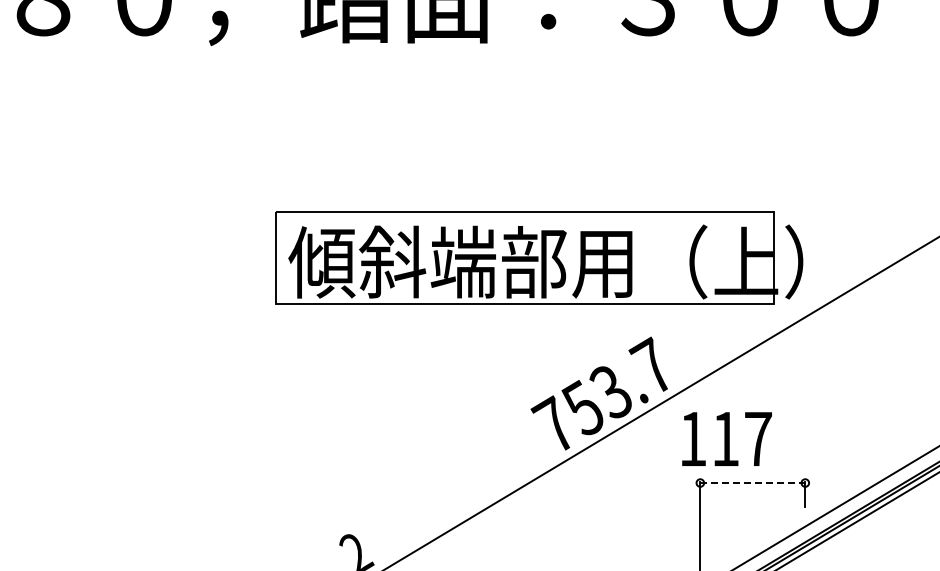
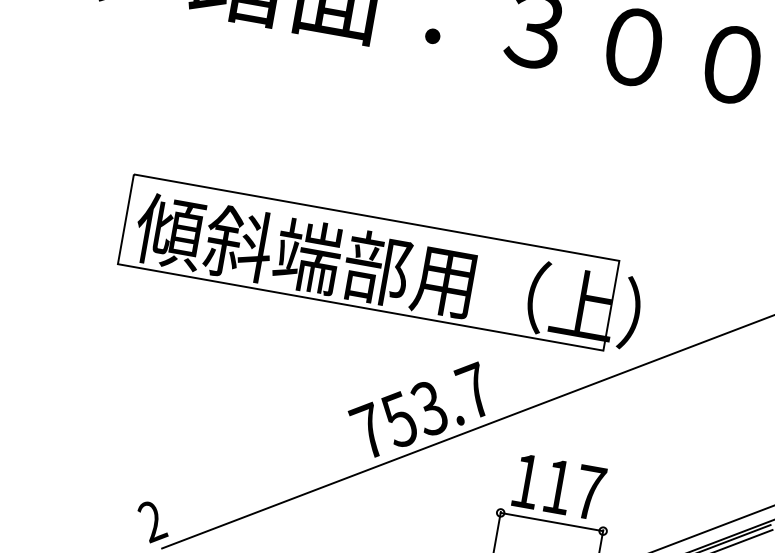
text: (726, 438) -> (558, 486), moved
line: (753, 483) -> (552, 522), dashed -> solid

